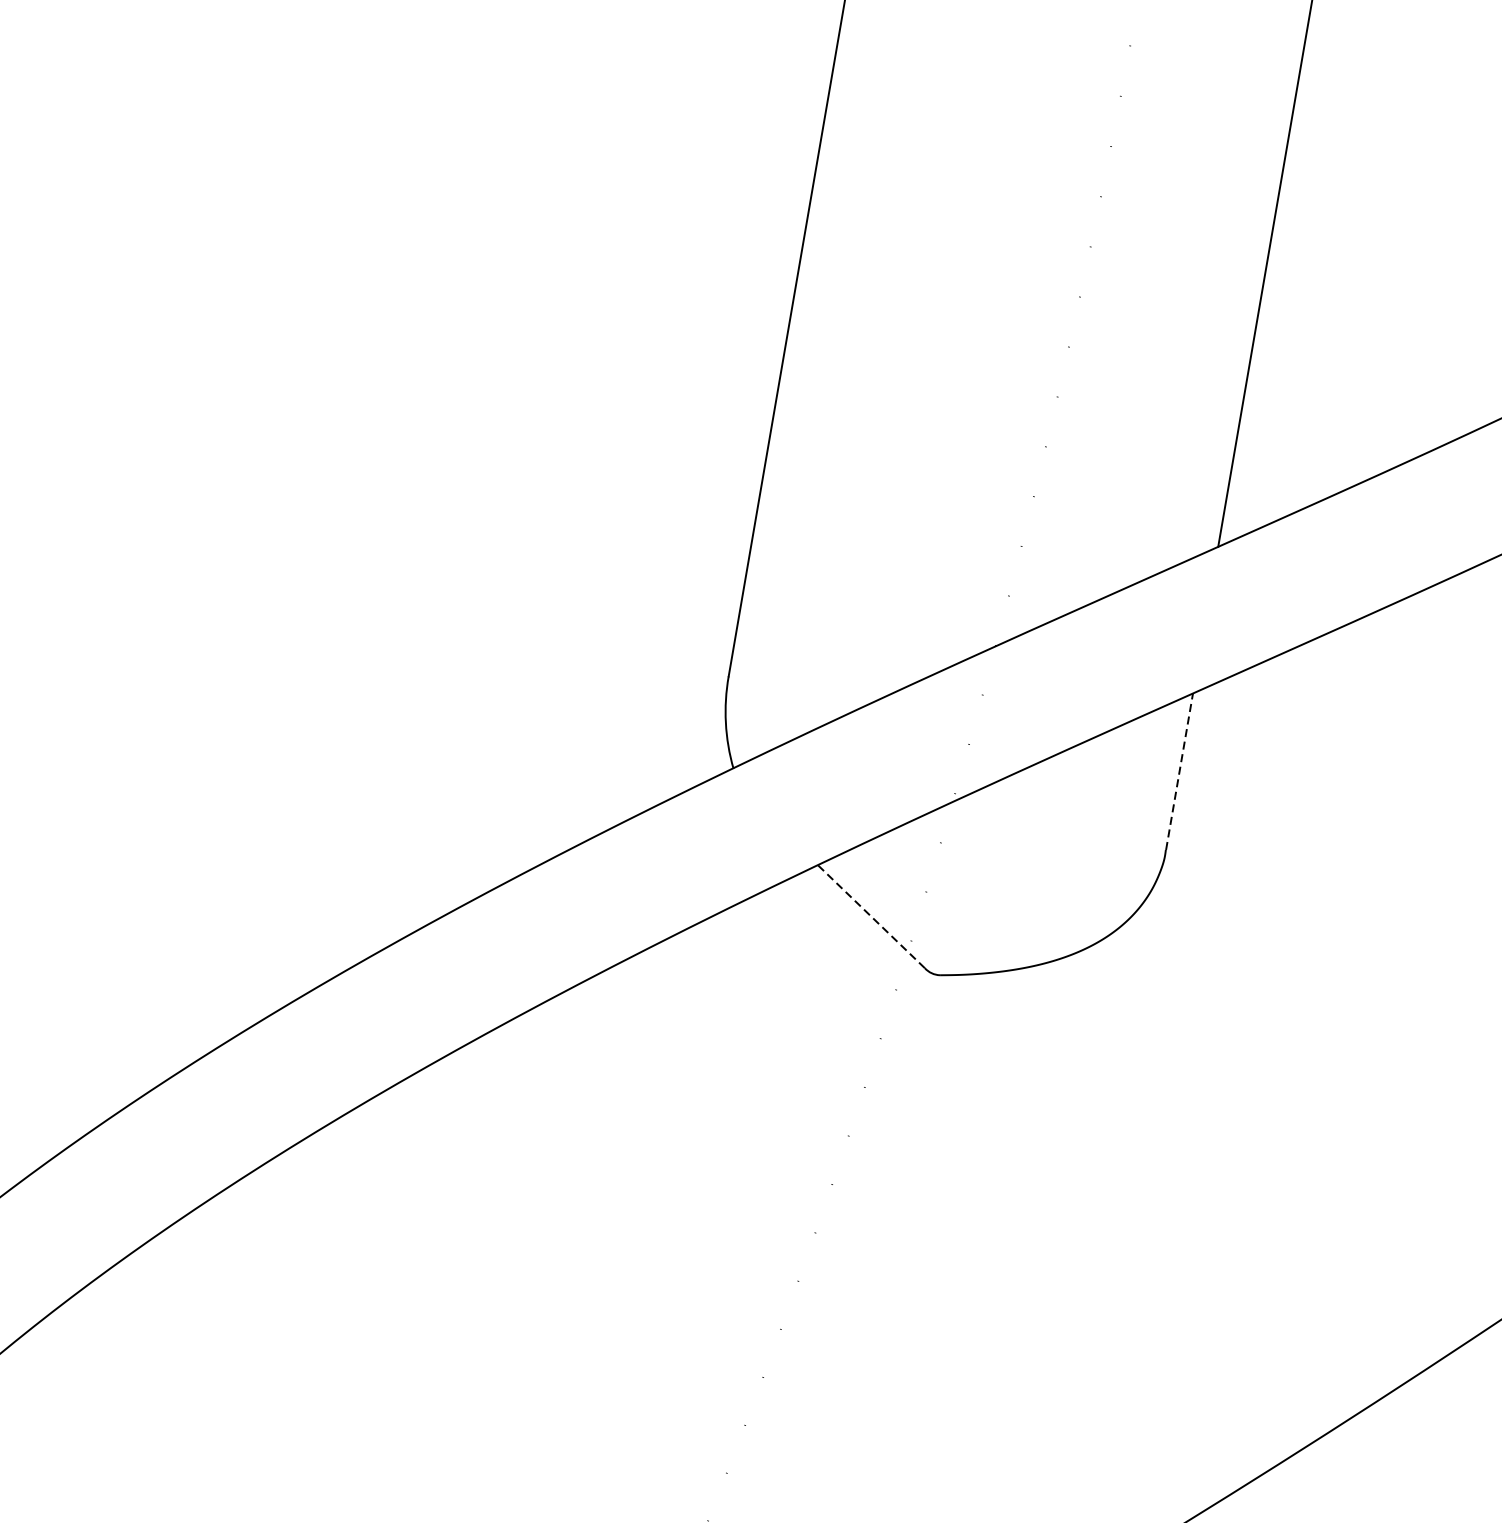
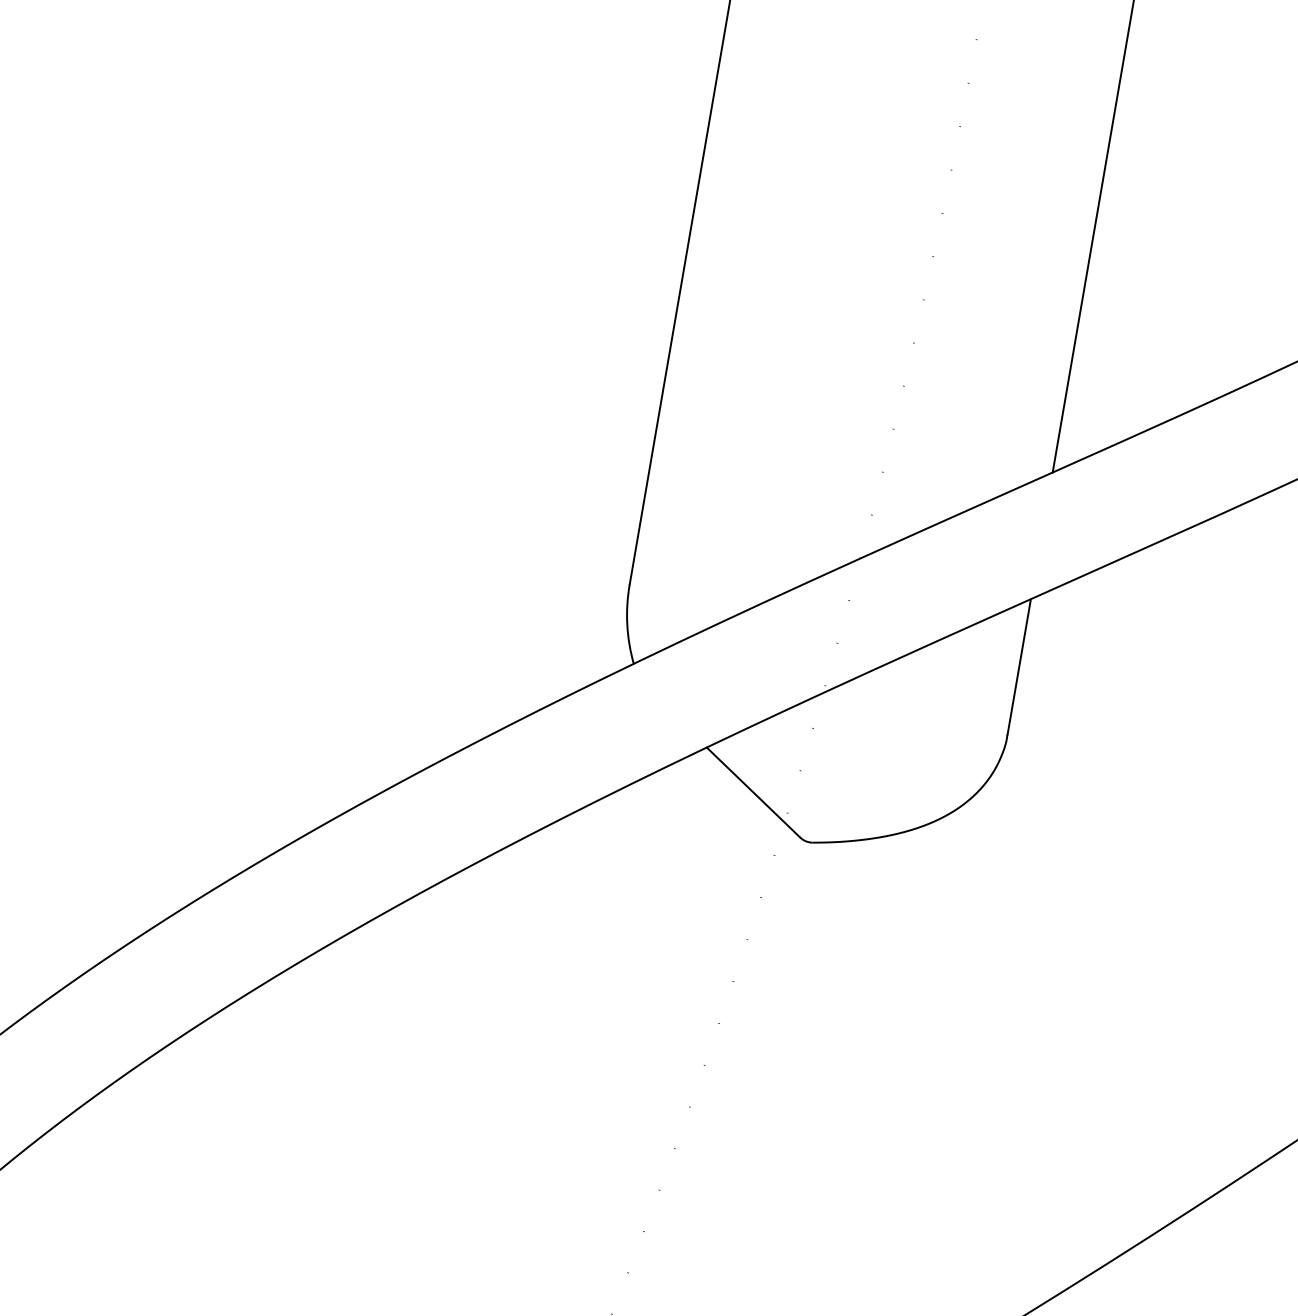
line: (1179, 771) -> (1019, 666), dashed -> solid
line: (870, 916) -> (752, 791), dashed -> solid

